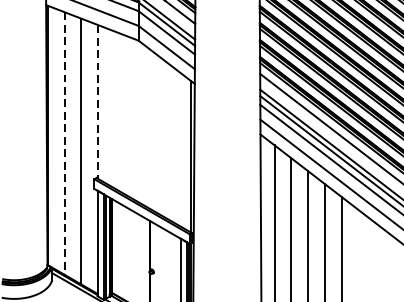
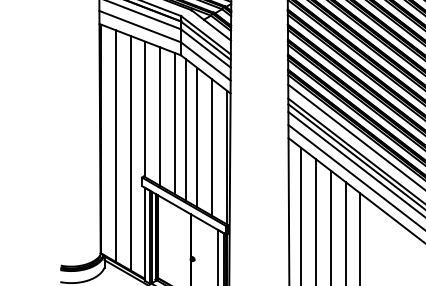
line: (98, 102) -> (145, 109), dashed -> solid
line: (115, 109) -> (160, 116), added
line: (132, 117) -> (175, 123), added
line: (144, 124) -> (186, 129), added
line: (157, 133) -> (197, 137), added
line: (64, 144) -> (115, 146), dashed -> solid
line: (174, 145) -> (212, 147), added

